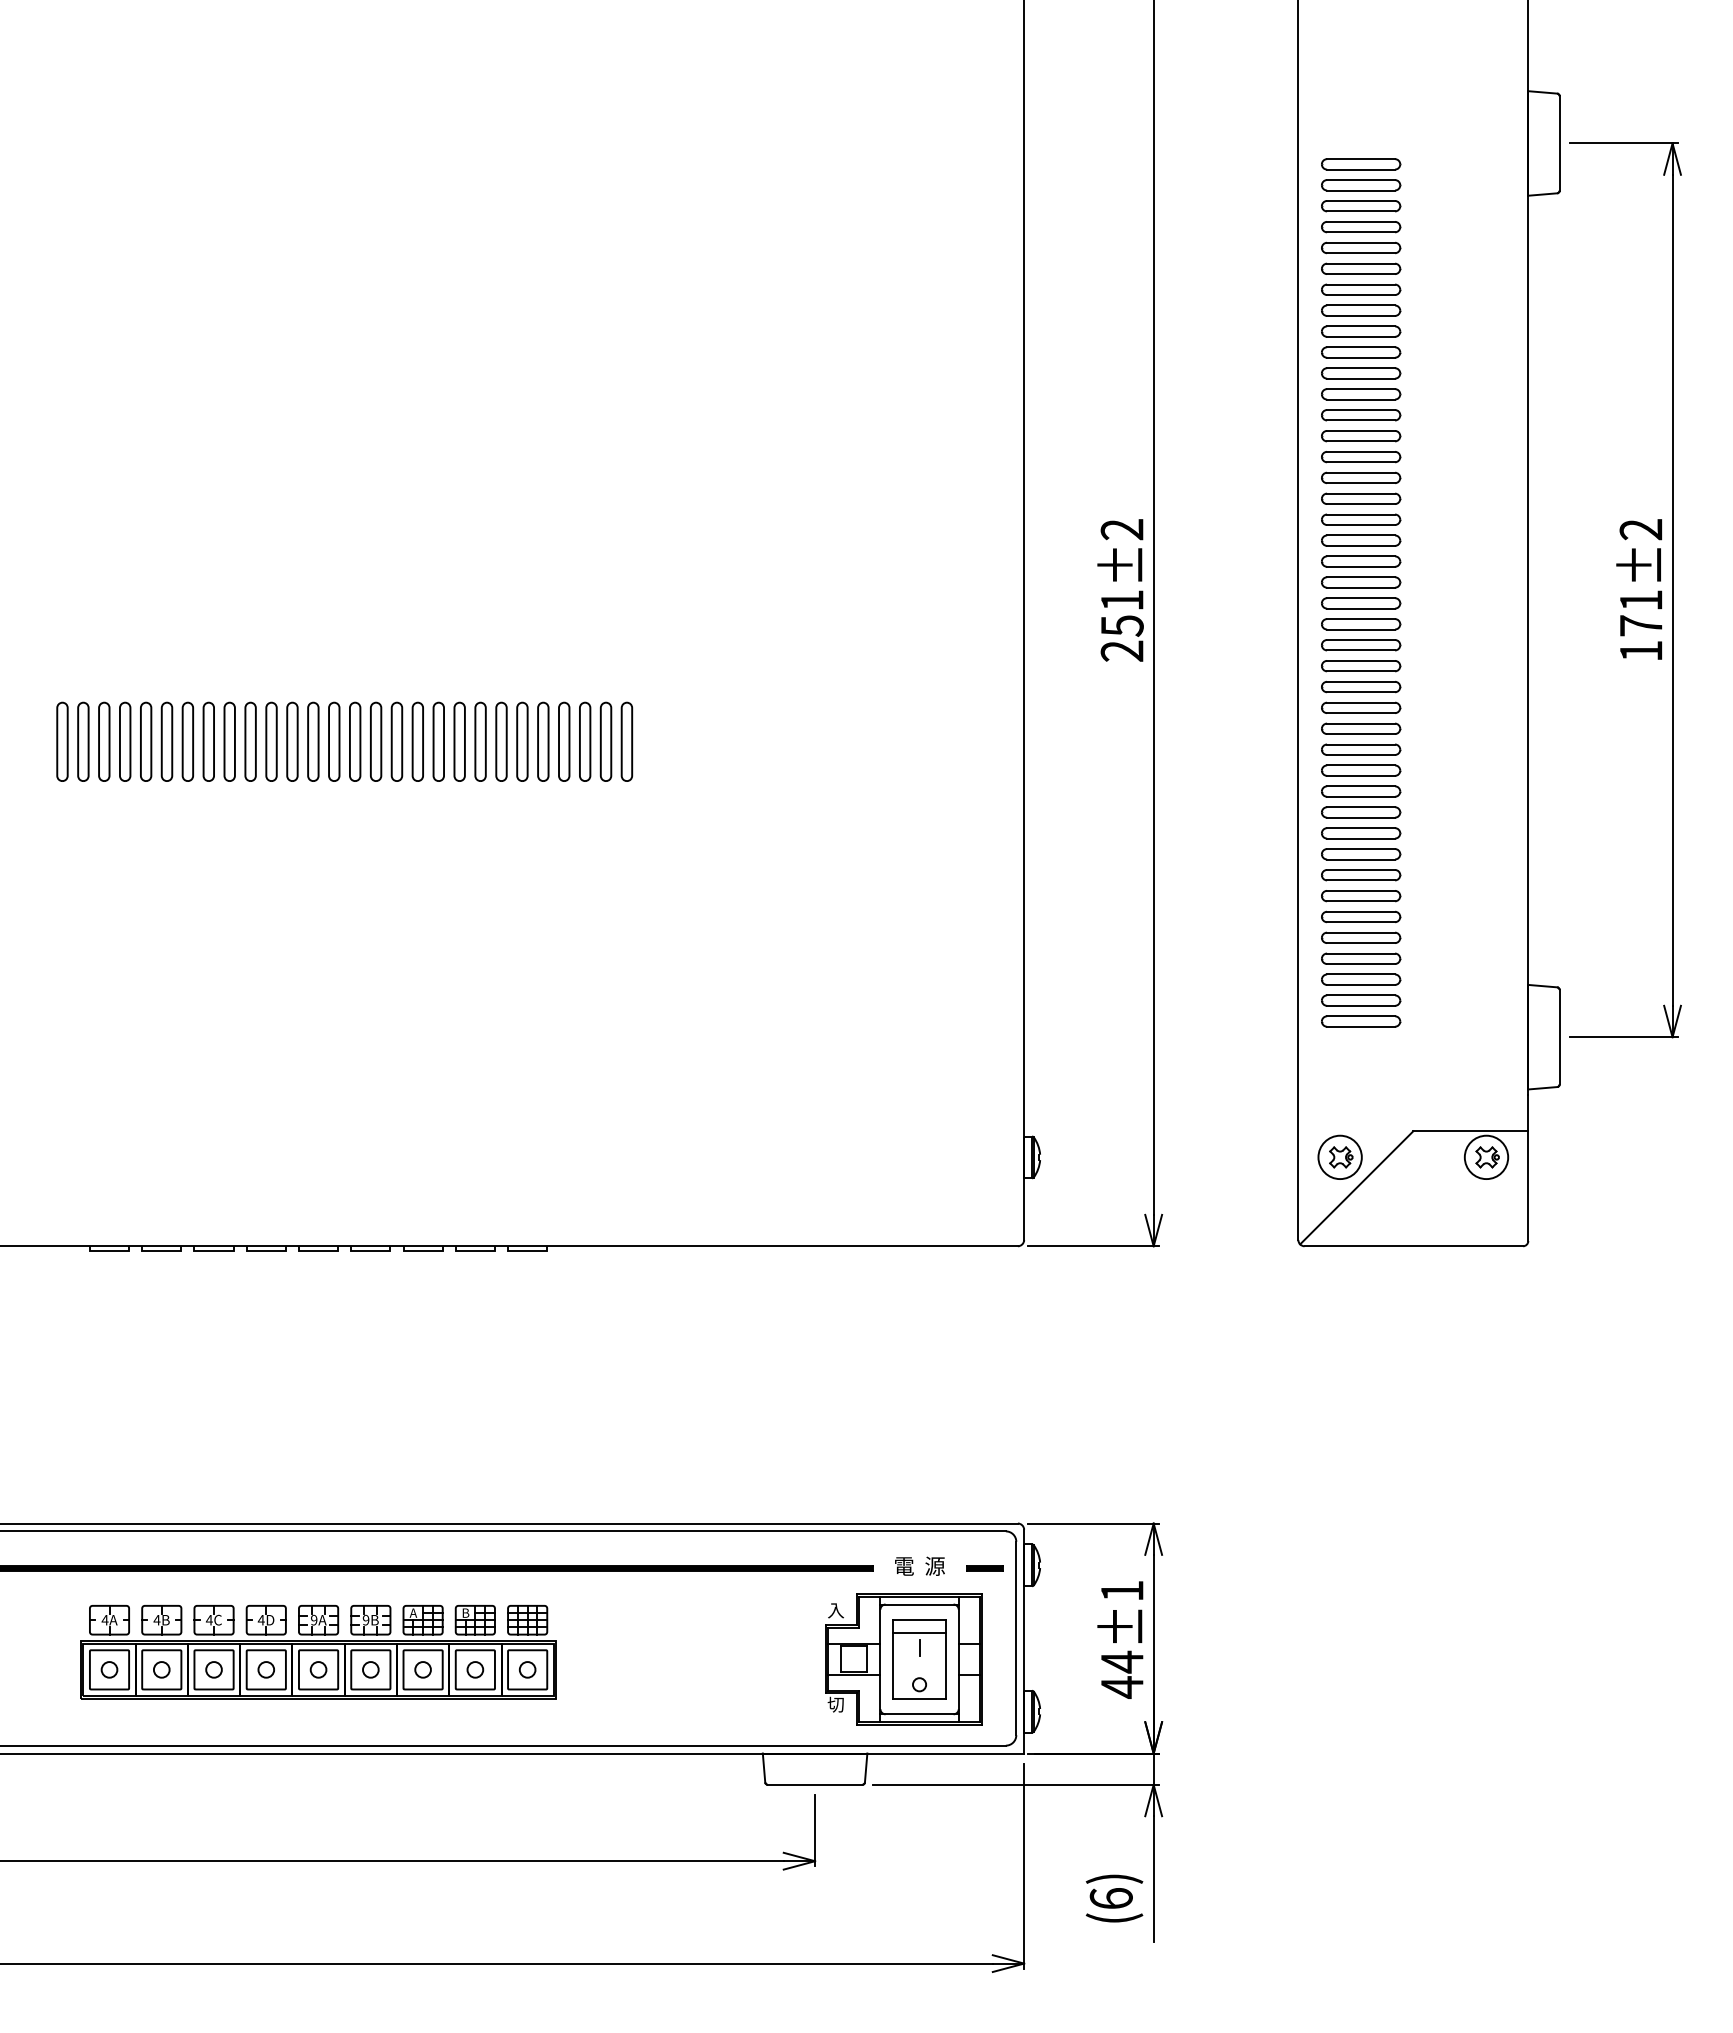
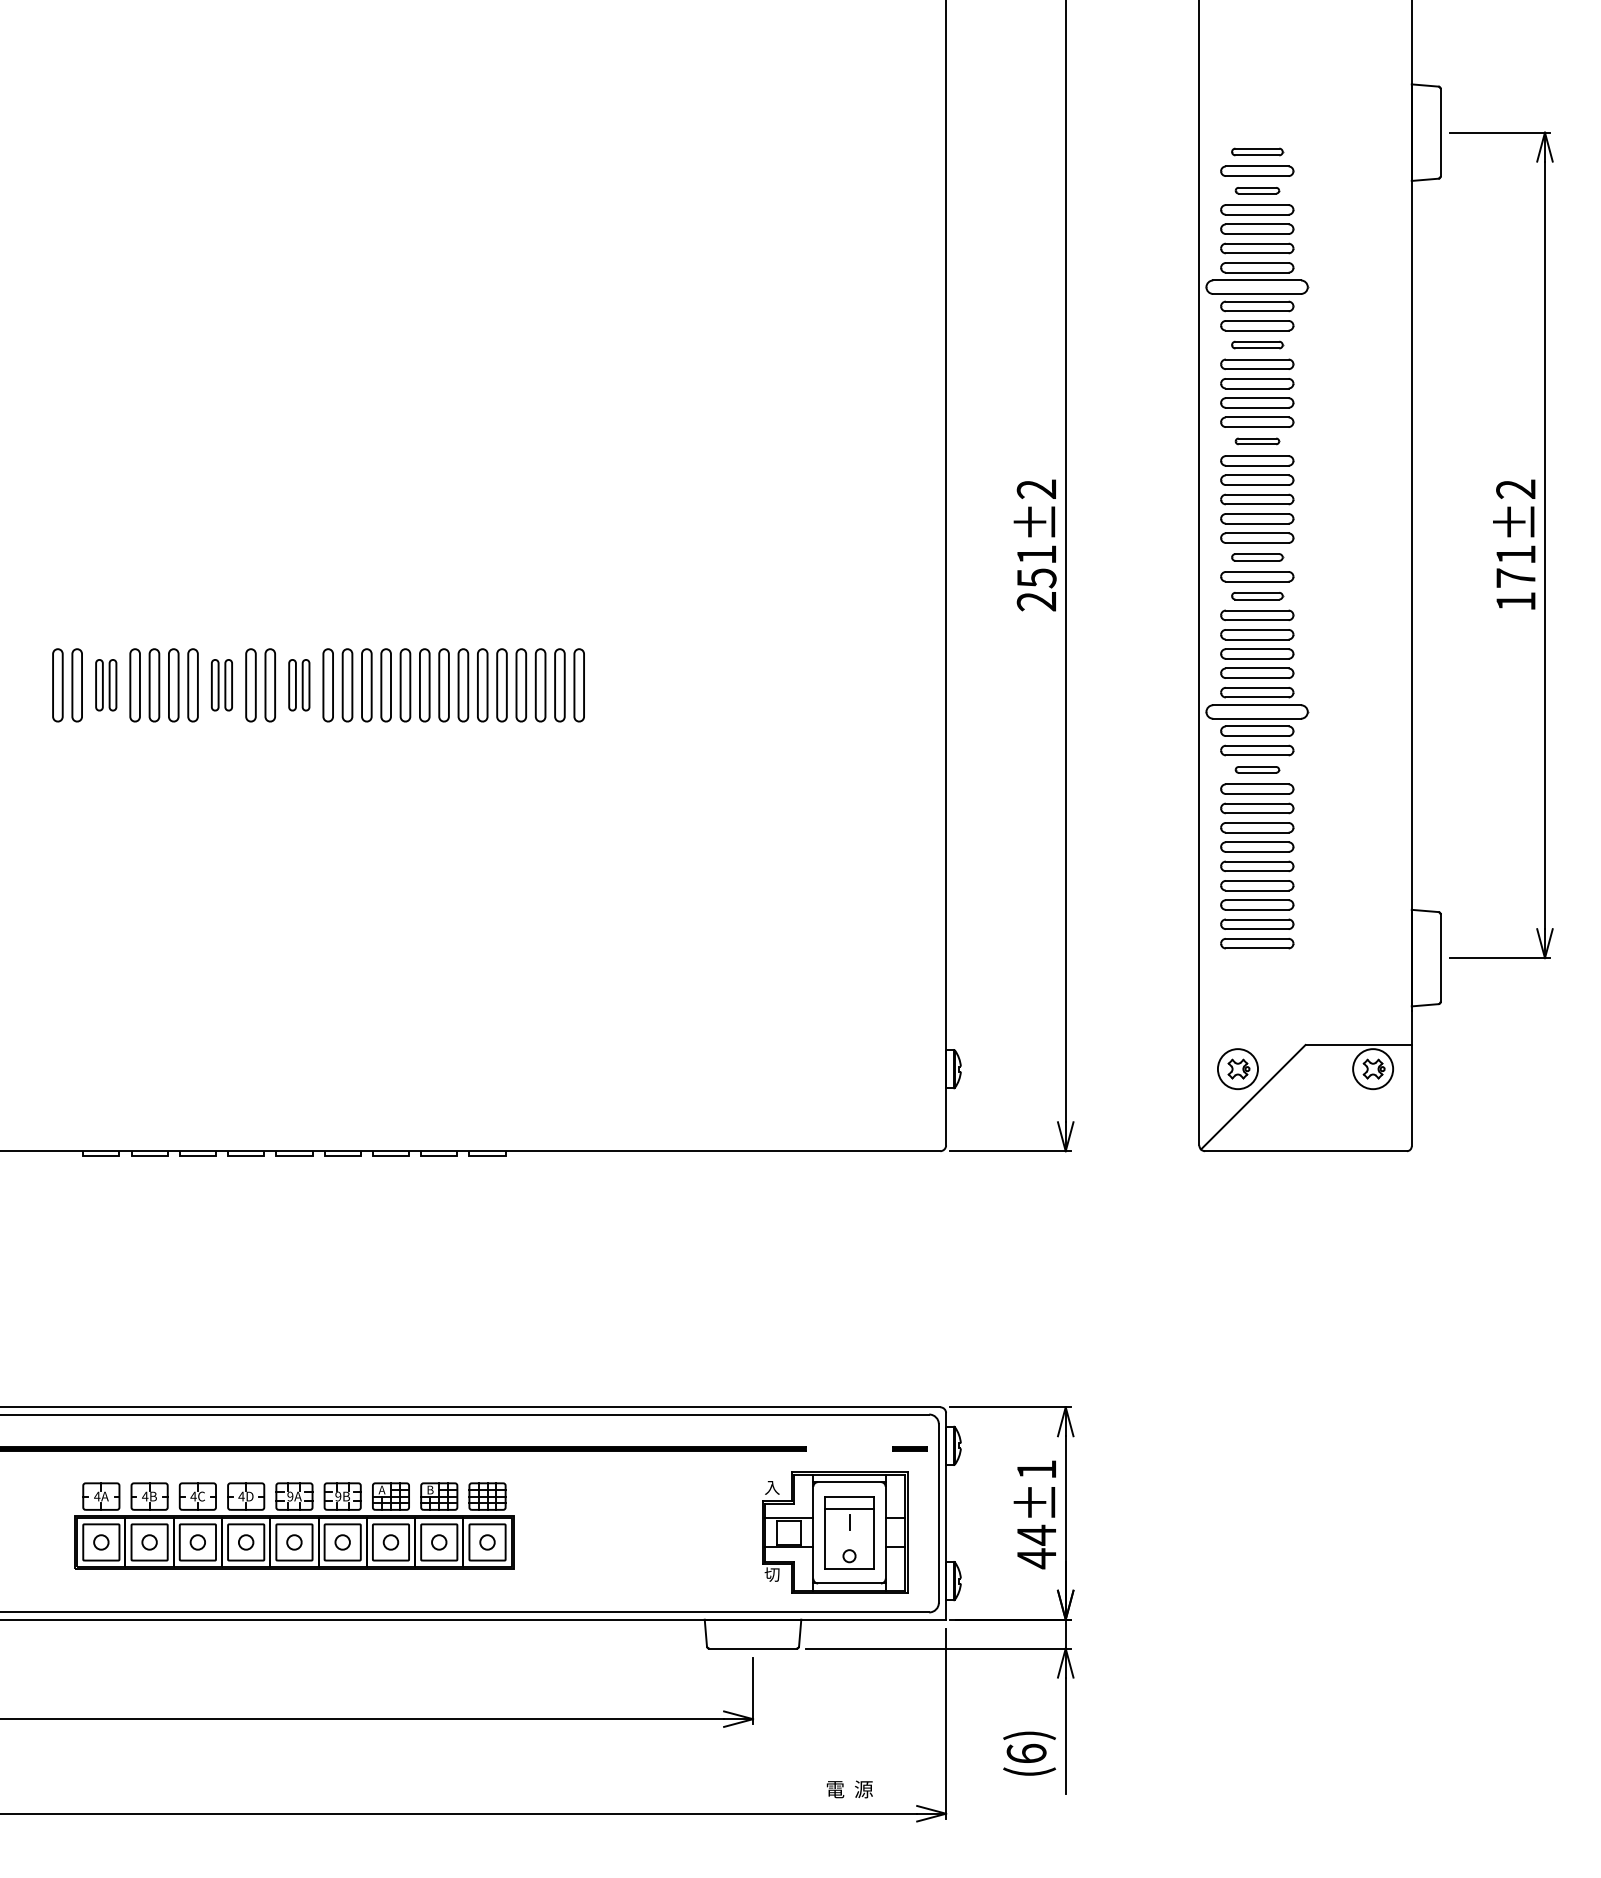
part: (1361, 164) -> (1257, 152), size x0.7
part: (1361, 206) -> (1257, 190), size x0.6
part: (1361, 310) -> (1257, 286), size x1.4
part: (1361, 373) -> (1257, 345), size x0.7
part: (1361, 477) -> (1257, 441), size x0.6
part: (1361, 603) -> (1257, 557), size x0.7
part: (1361, 645) -> (1257, 596), size x0.7
part: (114, 741) -> (105, 685), size x0.7
part: (239, 741) -> (221, 685), size x0.7
part: (323, 741) -> (298, 685), size x0.7
part: (1361, 770) -> (1257, 711), size x1.4
part: (1361, 833) -> (1257, 769), size x0.6
text: (919, 1565) -> (849, 1788), moved

